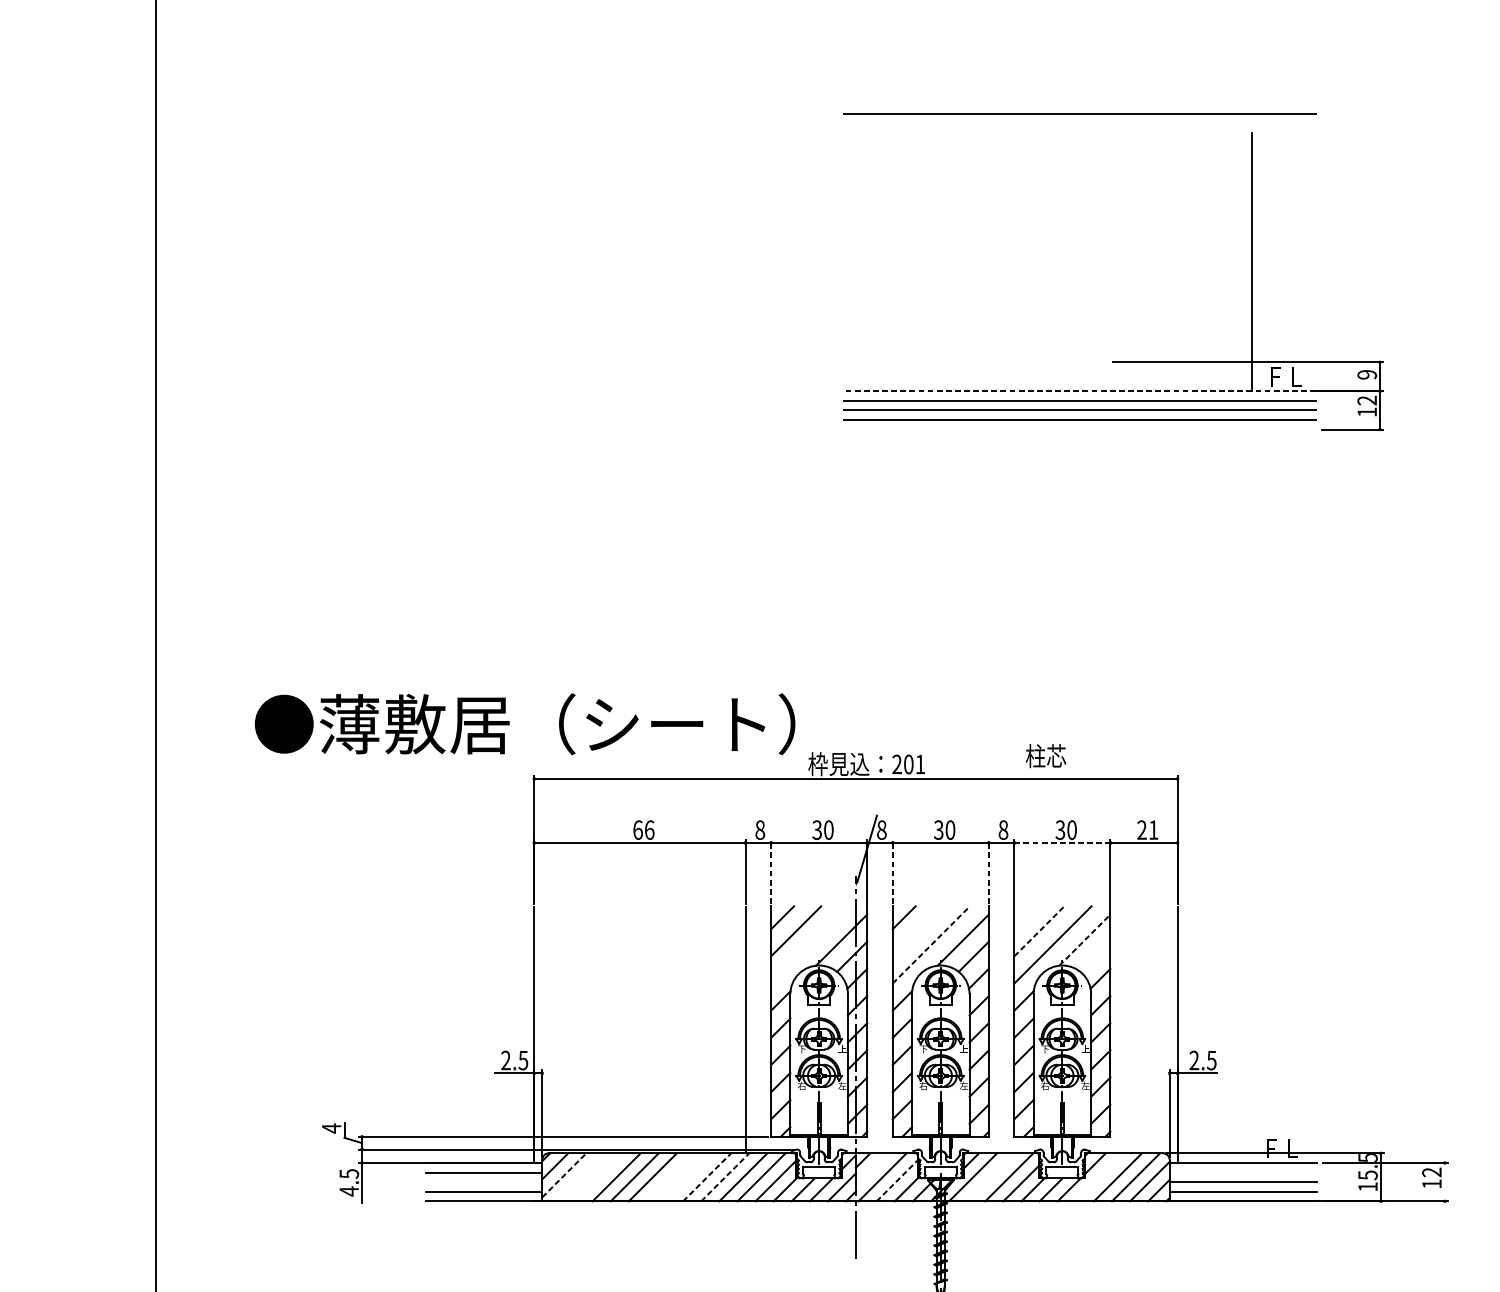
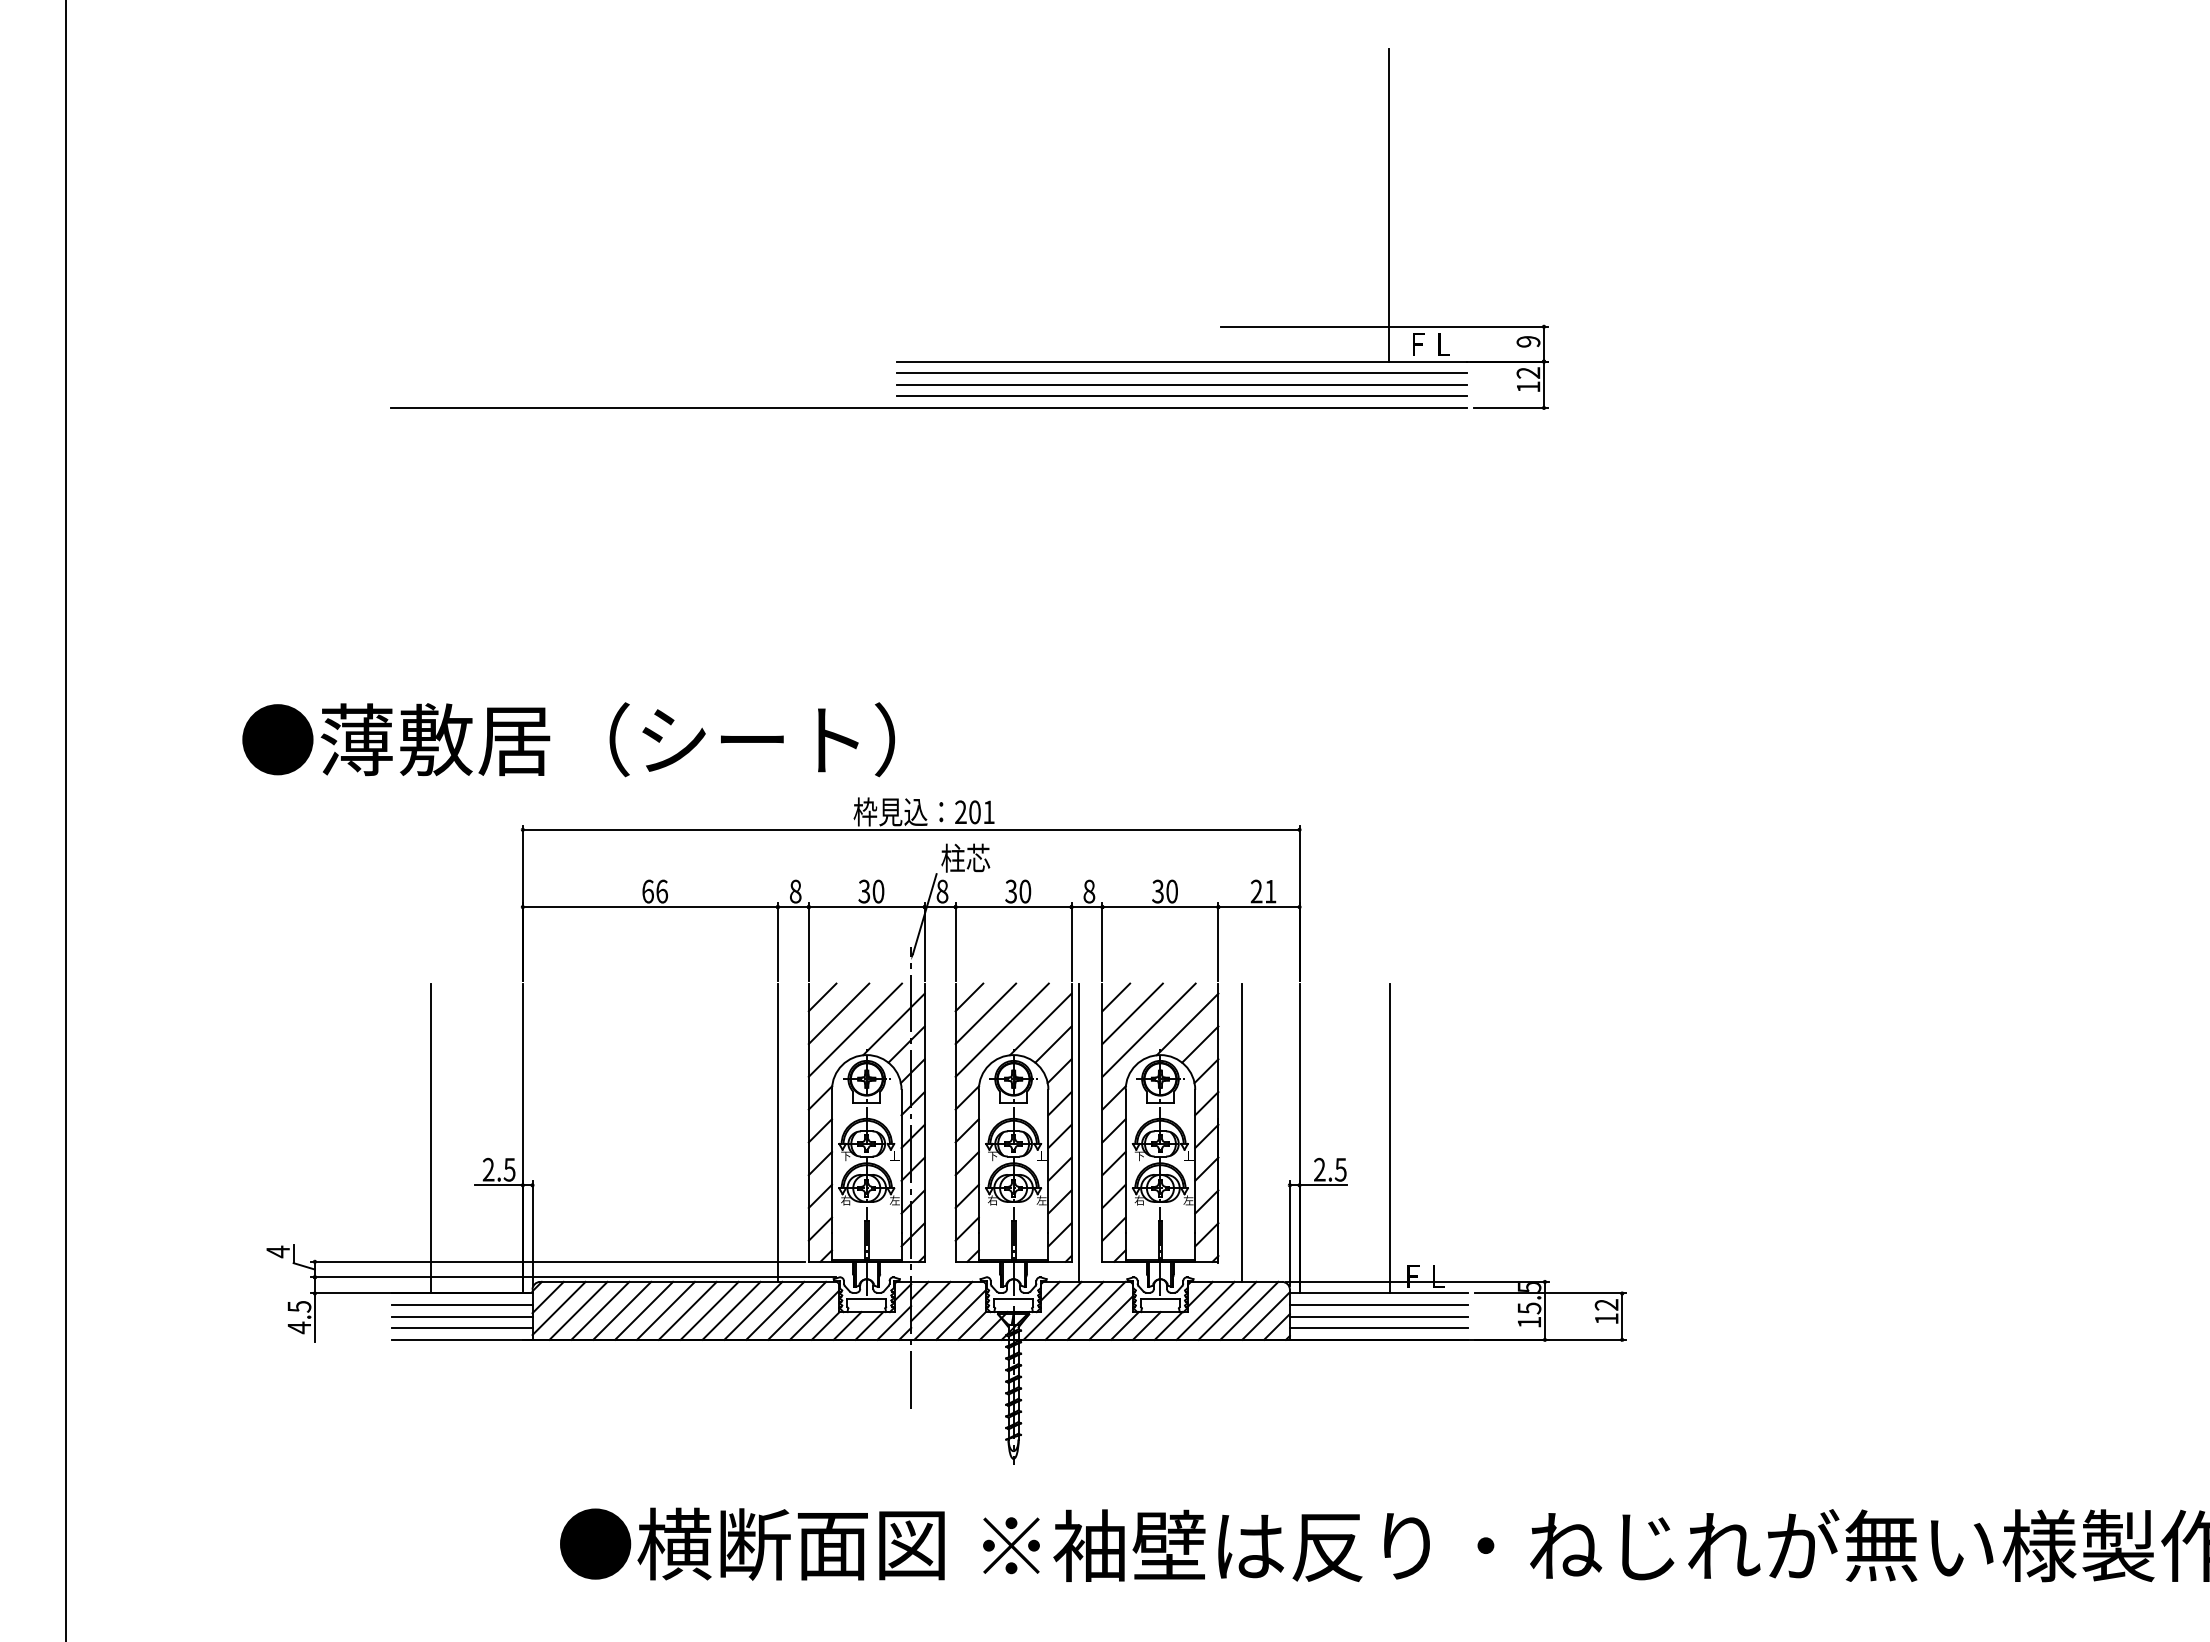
line: (1079, 113) -> (1181, 26), removed
line: (1079, 391) -> (1181, 361), dashed -> solid
line: (870, 429) -> (928, 407), added
text: (524, 724) -> (568, 739), moved
text: (1045, 755) -> (965, 857), moved
line: (1062, 843) -> (1160, 907), dashed -> solid
line: (770, 871) -> (808, 941), dashed -> solid
line: (892, 871) -> (955, 941), dashed -> solid
line: (988, 871) -> (1071, 941), dashed -> solid
line: (1025, 917) -> (1116, 997), added
line: (917, 931) -> (985, 1013), added
line: (1039, 931) -> (1132, 1013), dashed -> solid
line: (1084, 940) -> (1187, 1024), dashed -> solid
line: (809, 944) -> (855, 1029), added
line: (931, 945) -> (1002, 1030), dashed -> solid
line: (1095, 956) -> (1200, 1044), added
line: (995, 1029) -> (1079, 1132), added
line: (1129, 1029) -> (1241, 1132), added
line: (457, 1034) -> (430, 1138), added
line: (1252, 1034) -> (1390, 1138), added
line: (871, 1169) -> (930, 1301), added
line: (1242, 1172) -> (1378, 1305), added
line: (564, 1175) -> (559, 1308), dashed -> solid
line: (580, 1177) -> (578, 1310), added
line: (598, 1177) -> (600, 1310), added
line: (670, 1177) -> (687, 1310), added
line: (688, 1177) -> (709, 1310), added
line: (707, 1177) -> (731, 1310), dashed -> solid
line: (725, 1177) -> (753, 1310), dashed -> solid
line: (991, 1177) -> (1074, 1310), added
line: (1099, 1177) -> (1205, 1310), added
line: (897, 1180) -> (961, 1314), dashed -> solid
line: (484, 1182) -> (462, 1316), added
line: (1445, 1182) -> (1622, 1316), added

